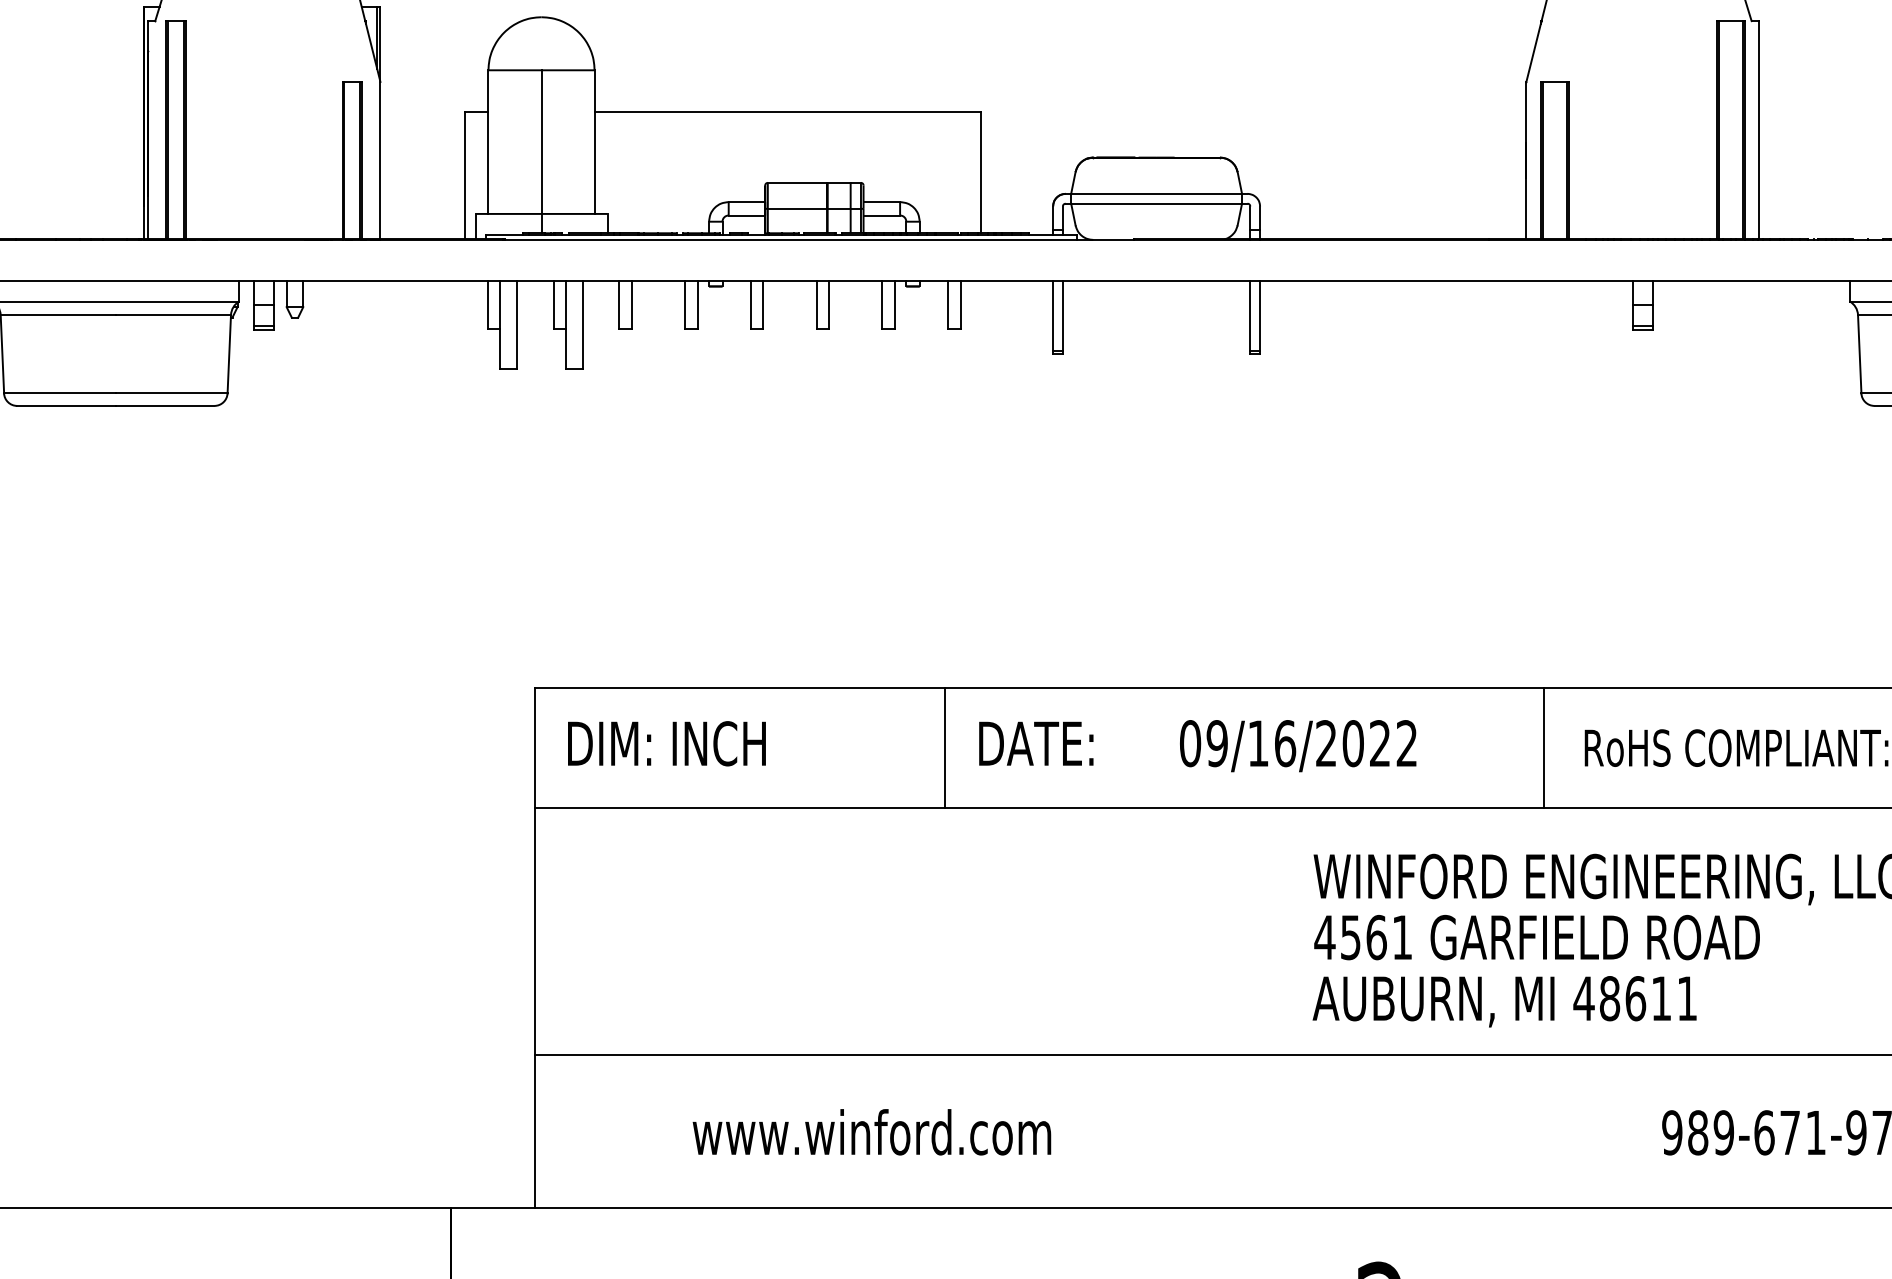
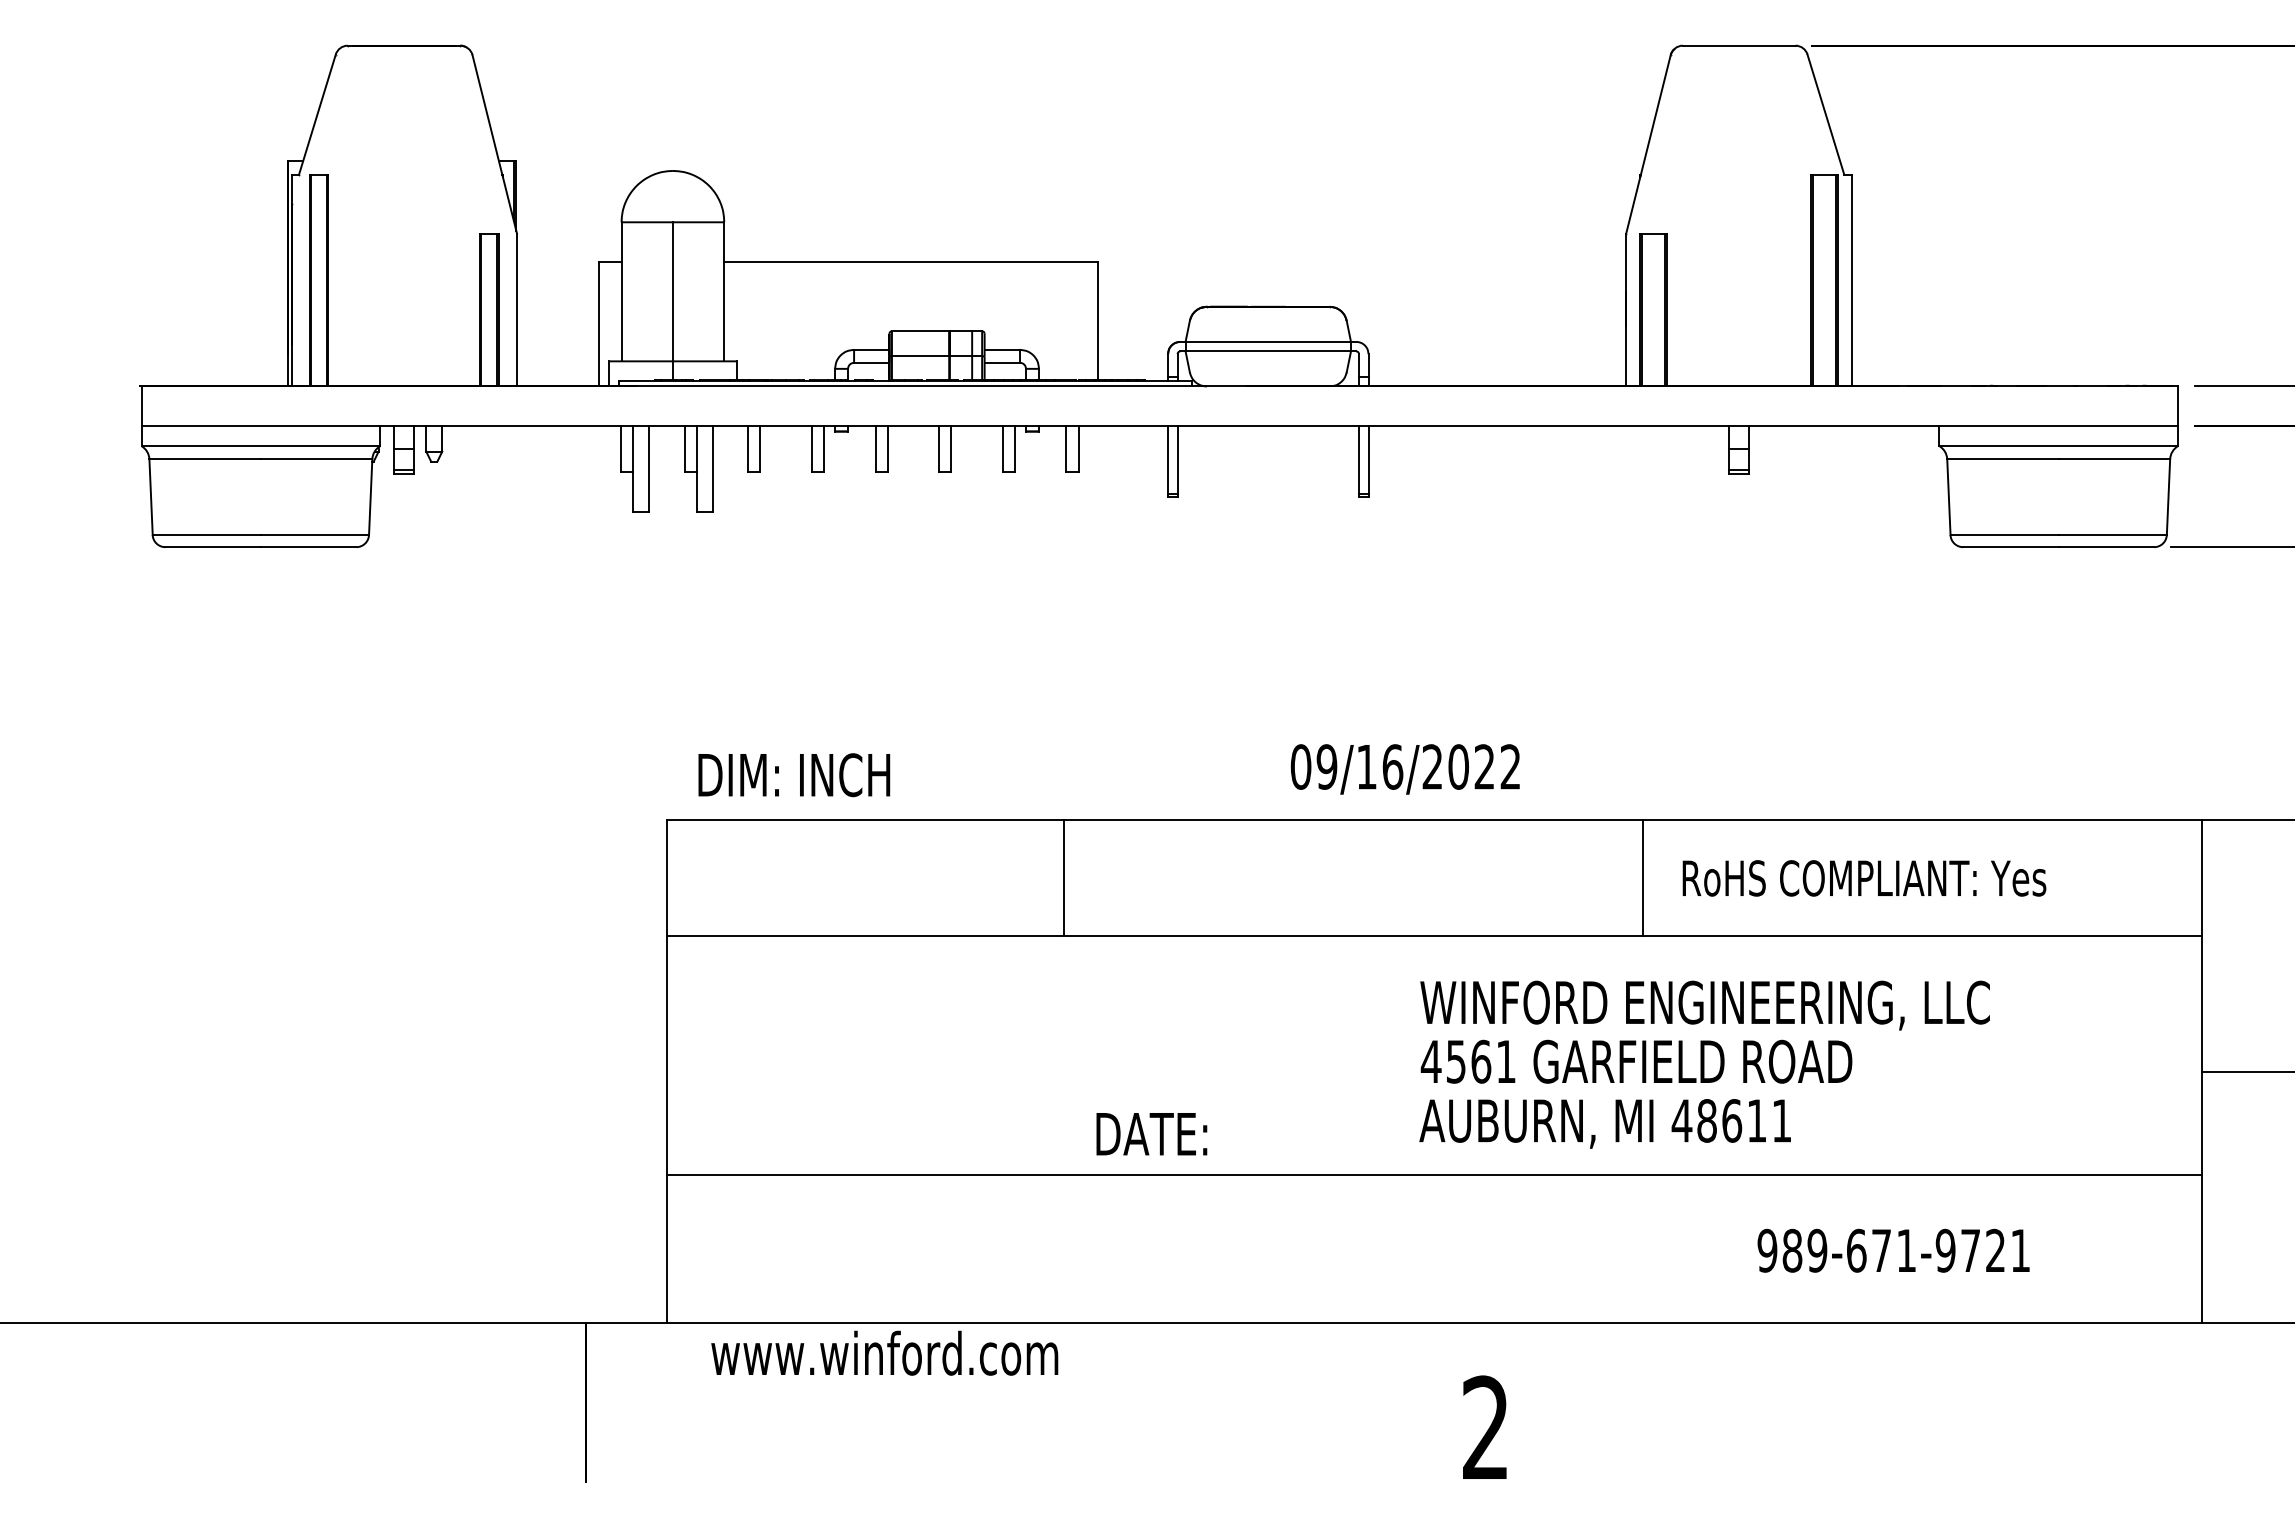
text: (667, 744) -> (794, 775), moved
text: (1035, 744) -> (1151, 1134), moved
text: (1297, 746) -> (1404, 769), moved
text: (871, 1131) -> (884, 1352), moved

